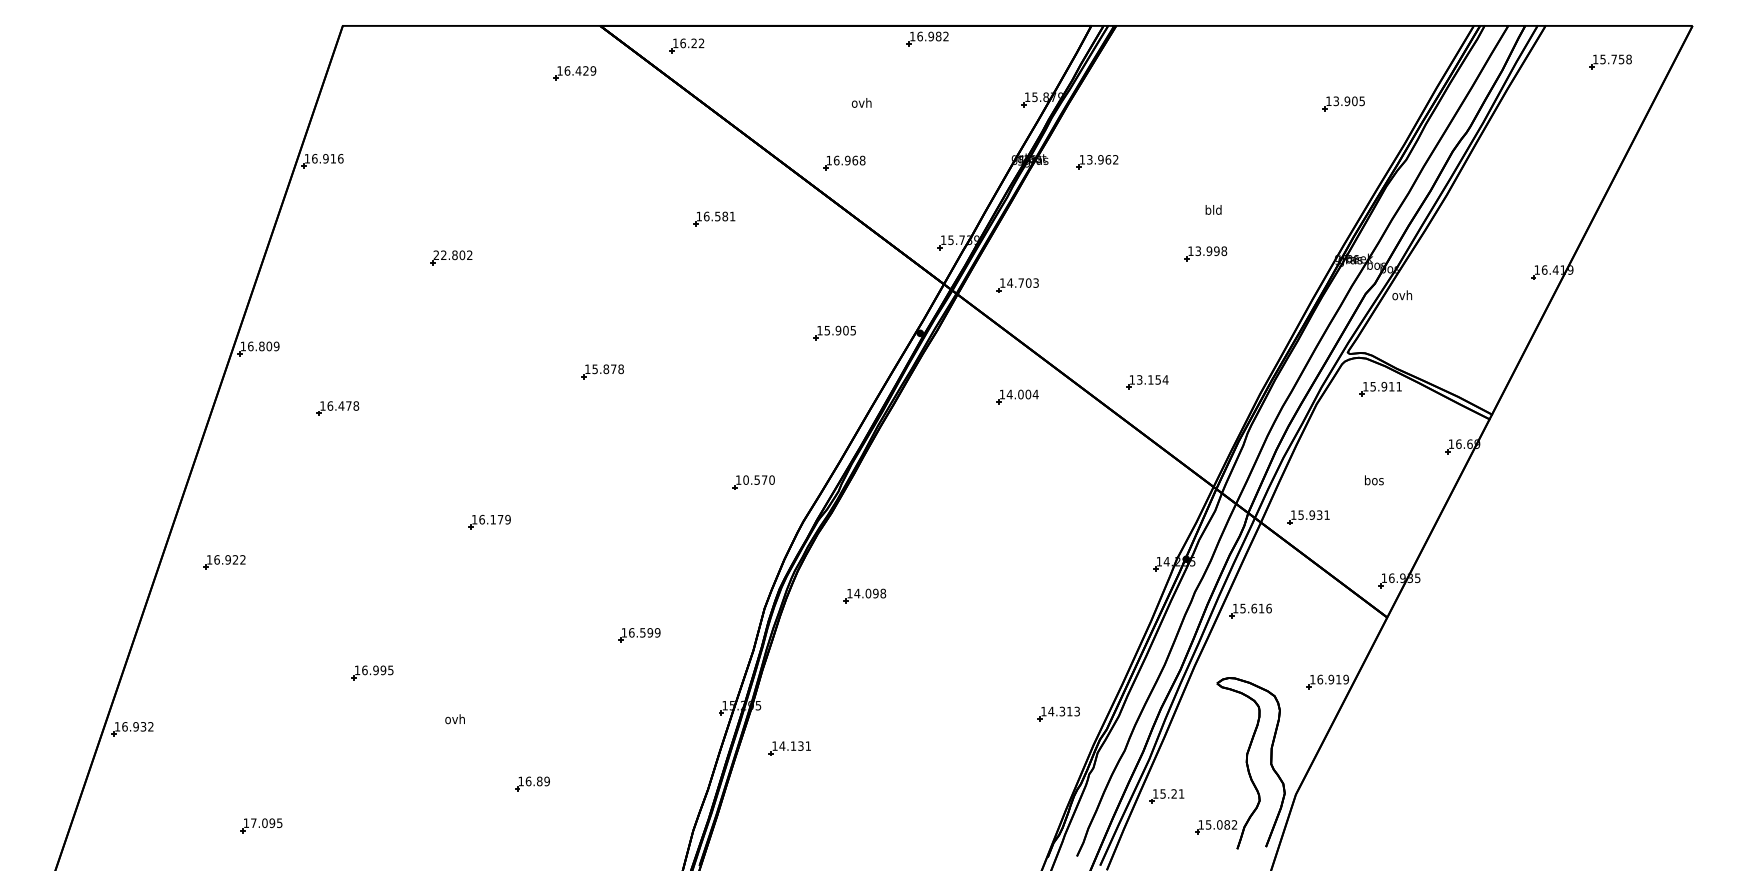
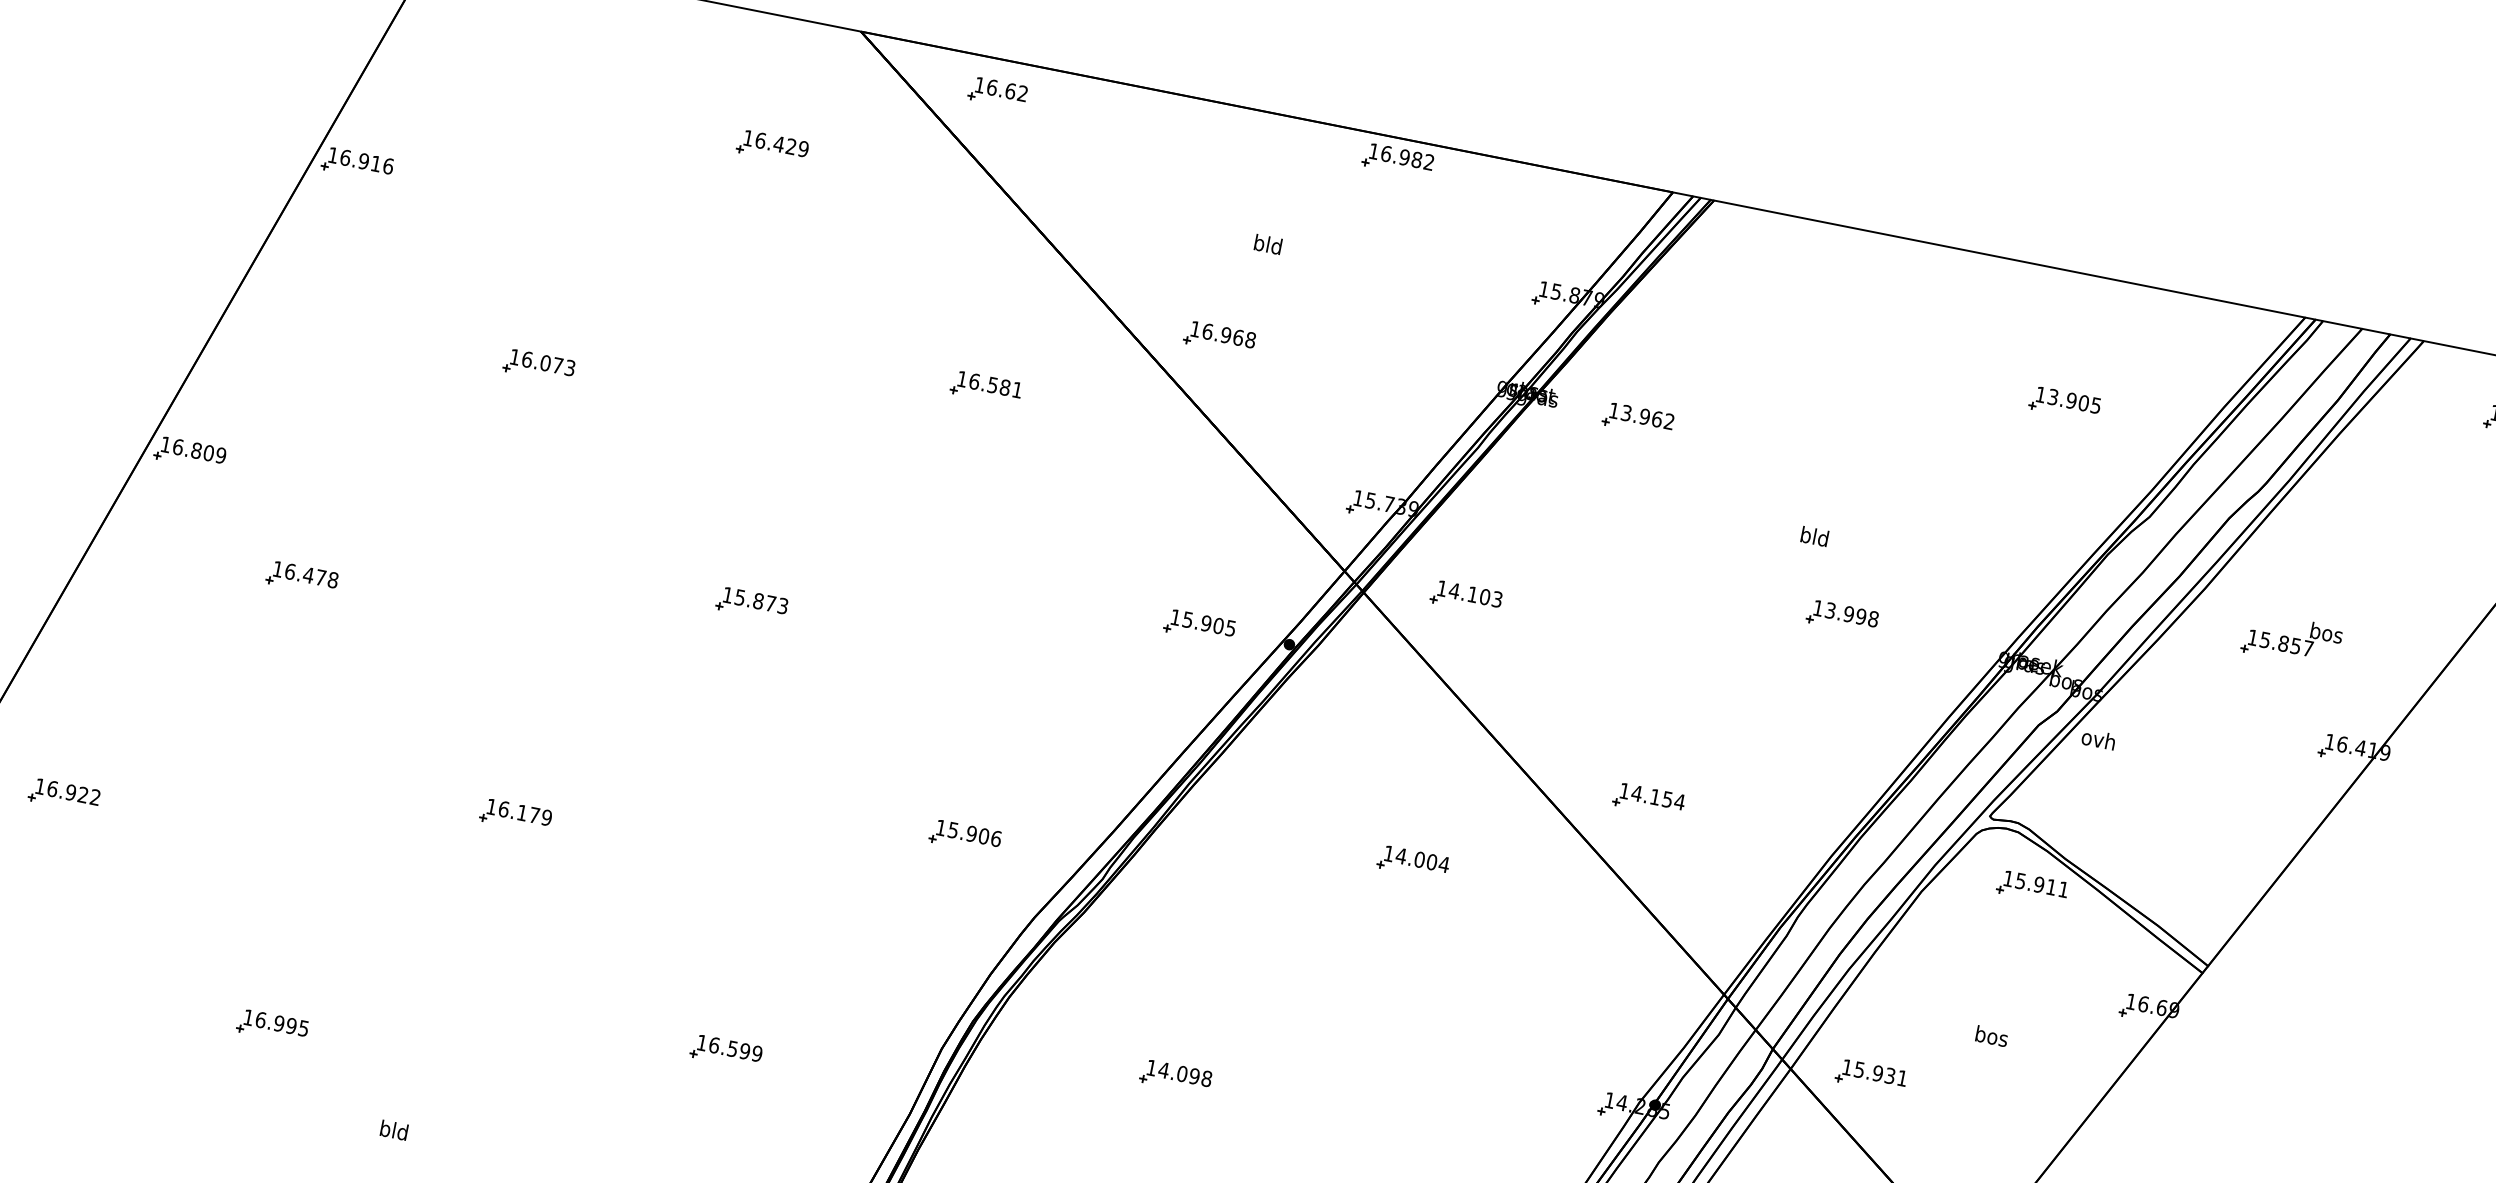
text: (694, 43) -> (1011, 91), 16.22 -> 16.62
part: (574, 73) -> (771, 147), moved
text: (861, 102) -> (1267, 243), ovh -> bld
part: (1503, 215) -> (2292, 640), added
part: (1205, 253) -> (1841, 616), moved
text: (452, 255) -> (541, 362), 22.802 -> 16.073
text: (1020, 282) -> (1471, 593), 14.703 -> 14.103
part: (834, 332) -> (1199, 625), moved
text: (620, 368) -> (782, 604), 15.878 -> 15.873
text: (1139, 379) -> (1636, 792), 13.154 -> 14.154
part: (1017, 396) -> (1413, 861), moved
text: (758, 479) -> (974, 833), 10.570 -> 15.906
part: (864, 595) -> (1175, 1075), moved
text: (454, 719) -> (392, 1130), ovh -> bld

